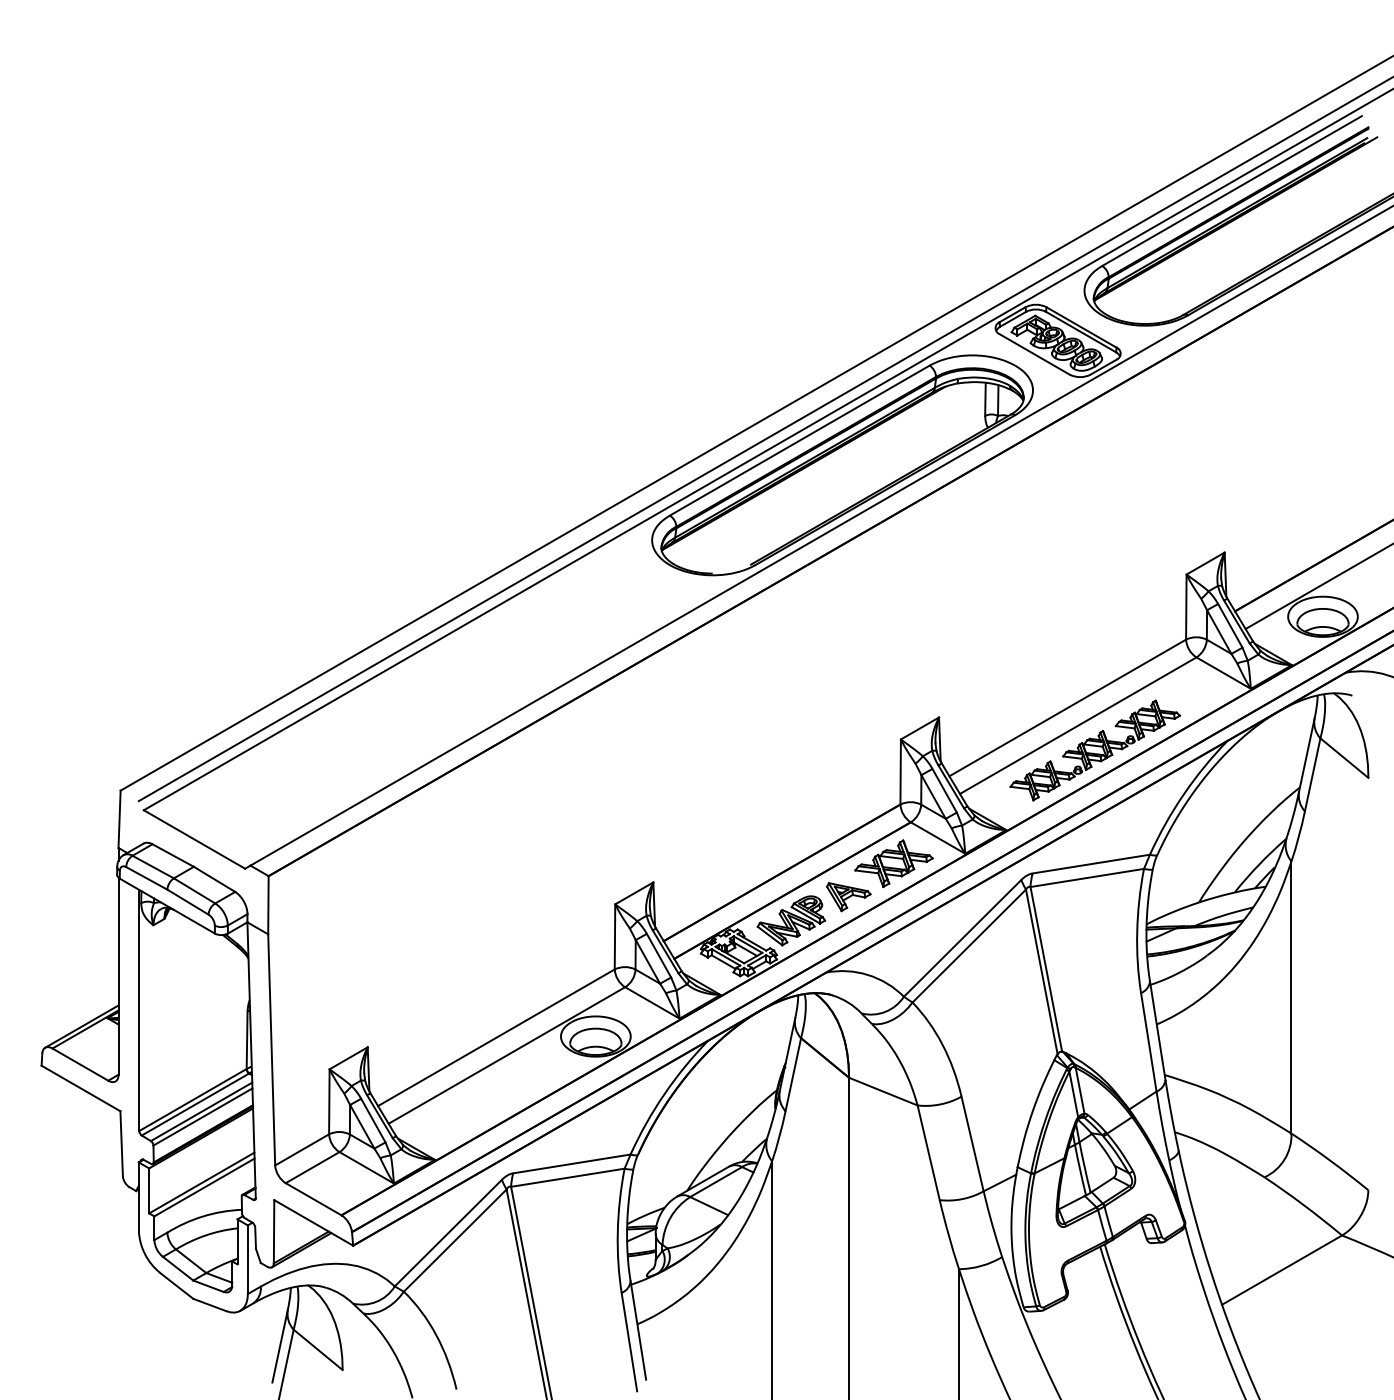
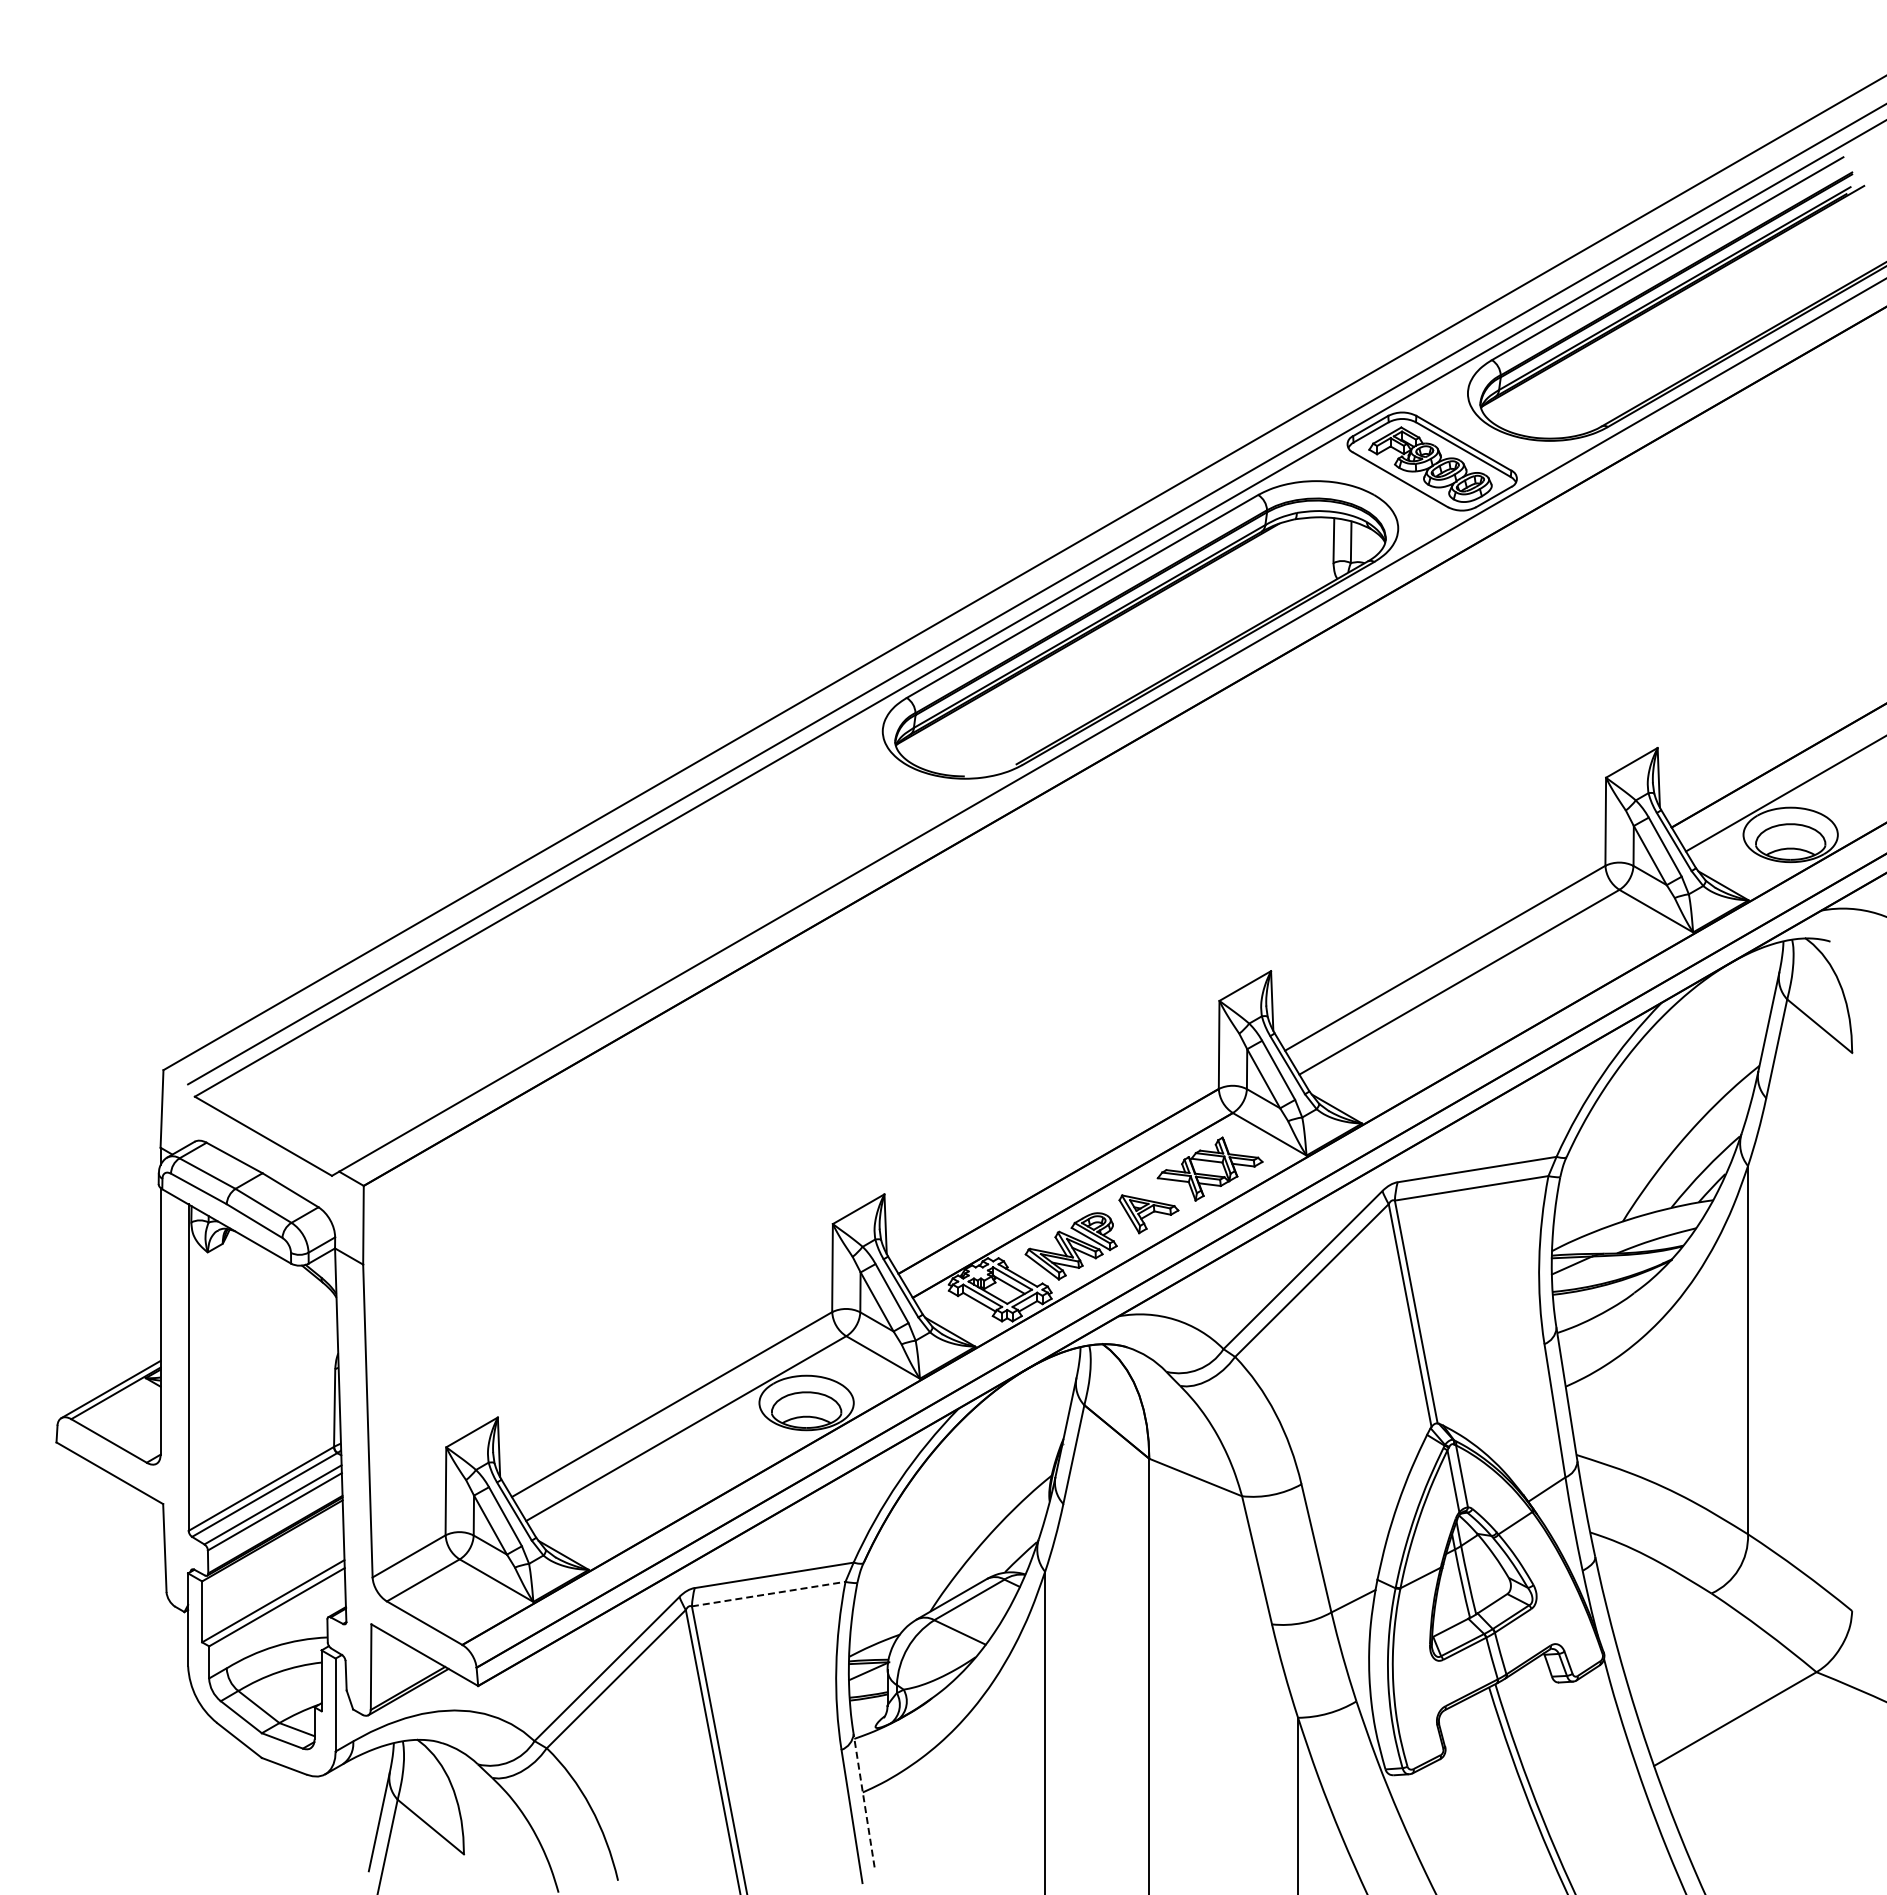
part: (1095, 750) -> (1482, 1015), removed
line: (567, 1178) -> (768, 1594), solid -> dashed
line: (638, 1330) -> (864, 1800), solid -> dashed

